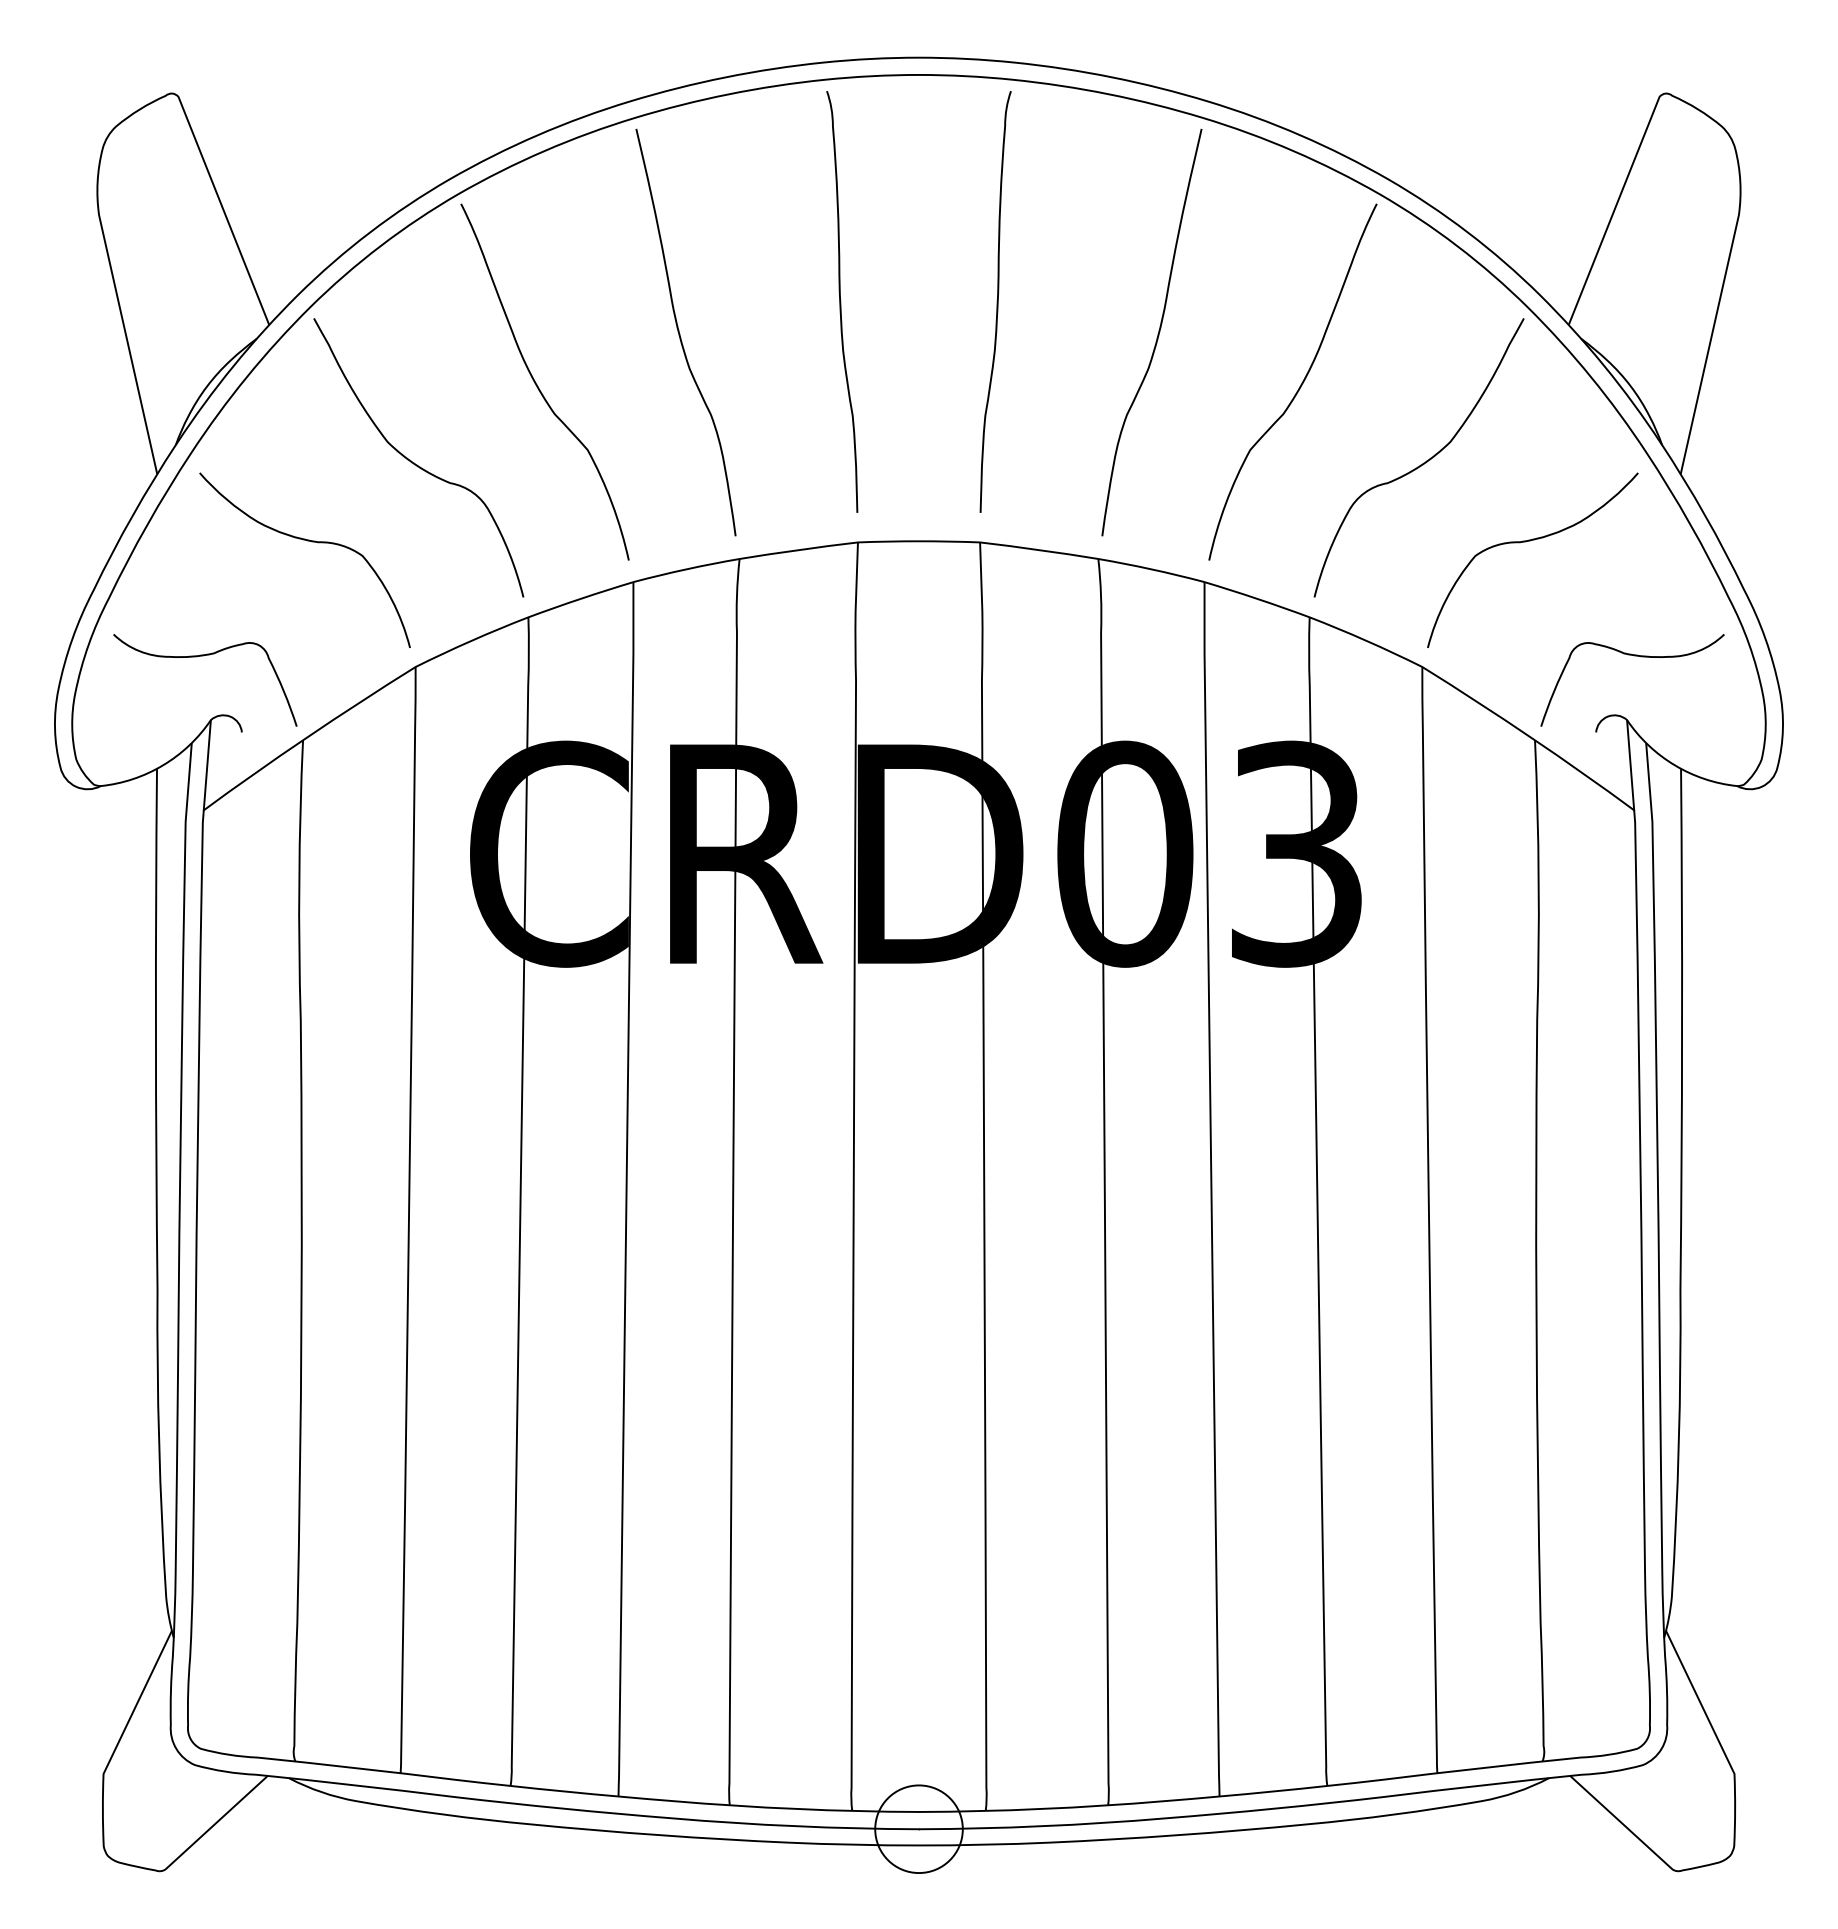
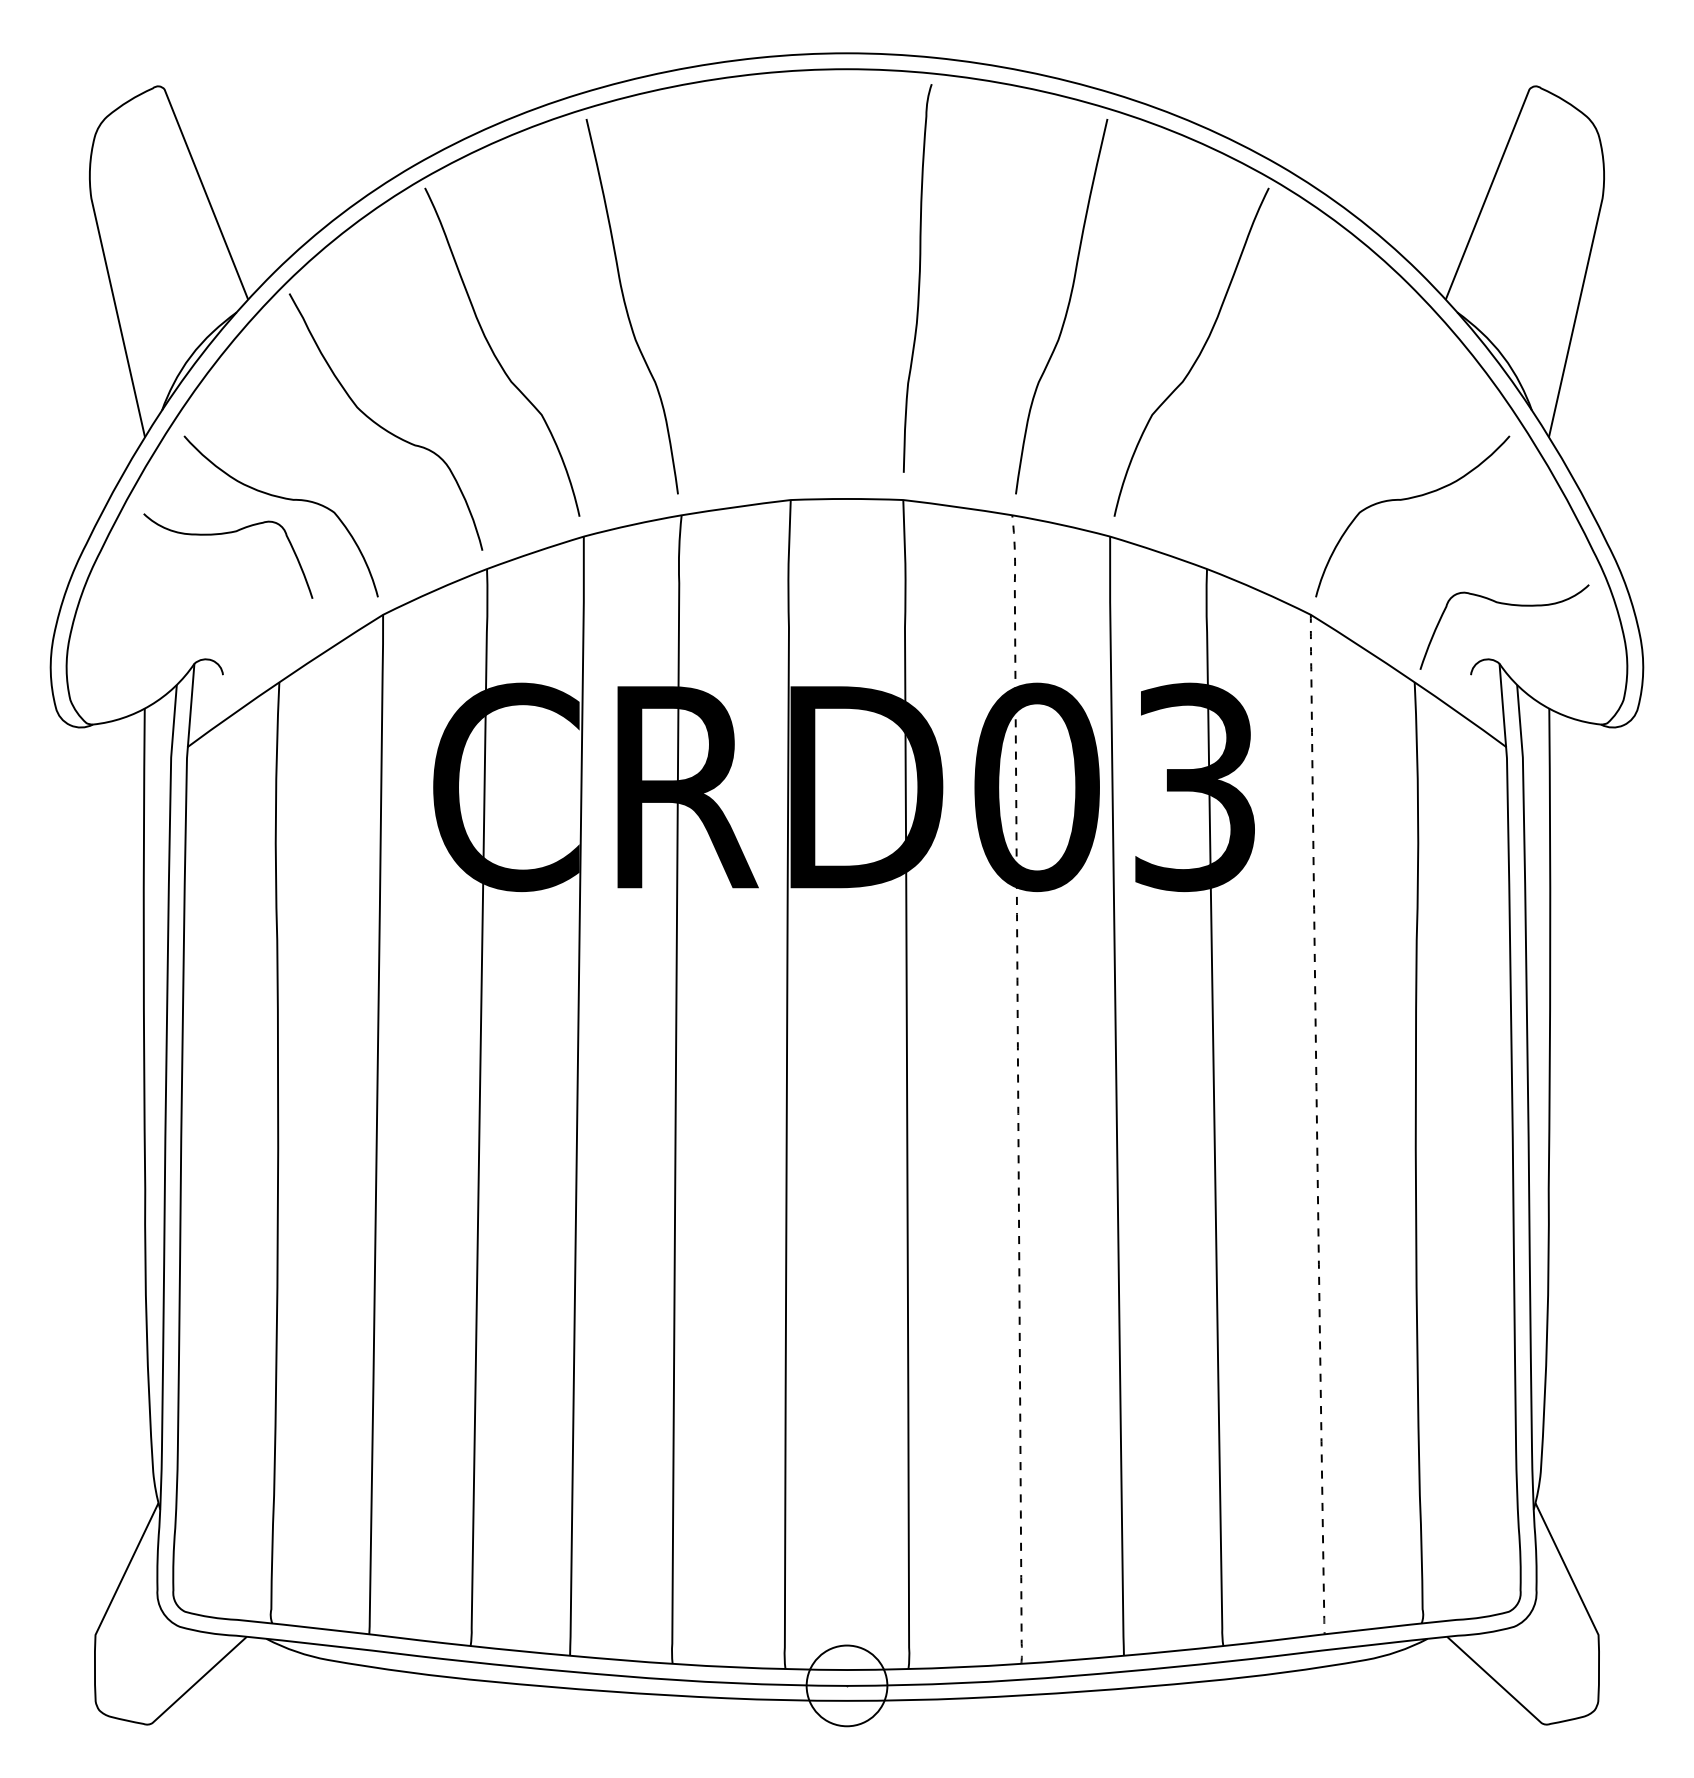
curve: (841, 302) -> (775, 278), removed
curve: (1423, 462) -> (1311, 426), removed
curve: (202, 656) -> (225, 534), moved
line: (1105, 1183) -> (1018, 1090), solid -> dashed
line: (1428, 1221) -> (1316, 1125), solid -> dashed

